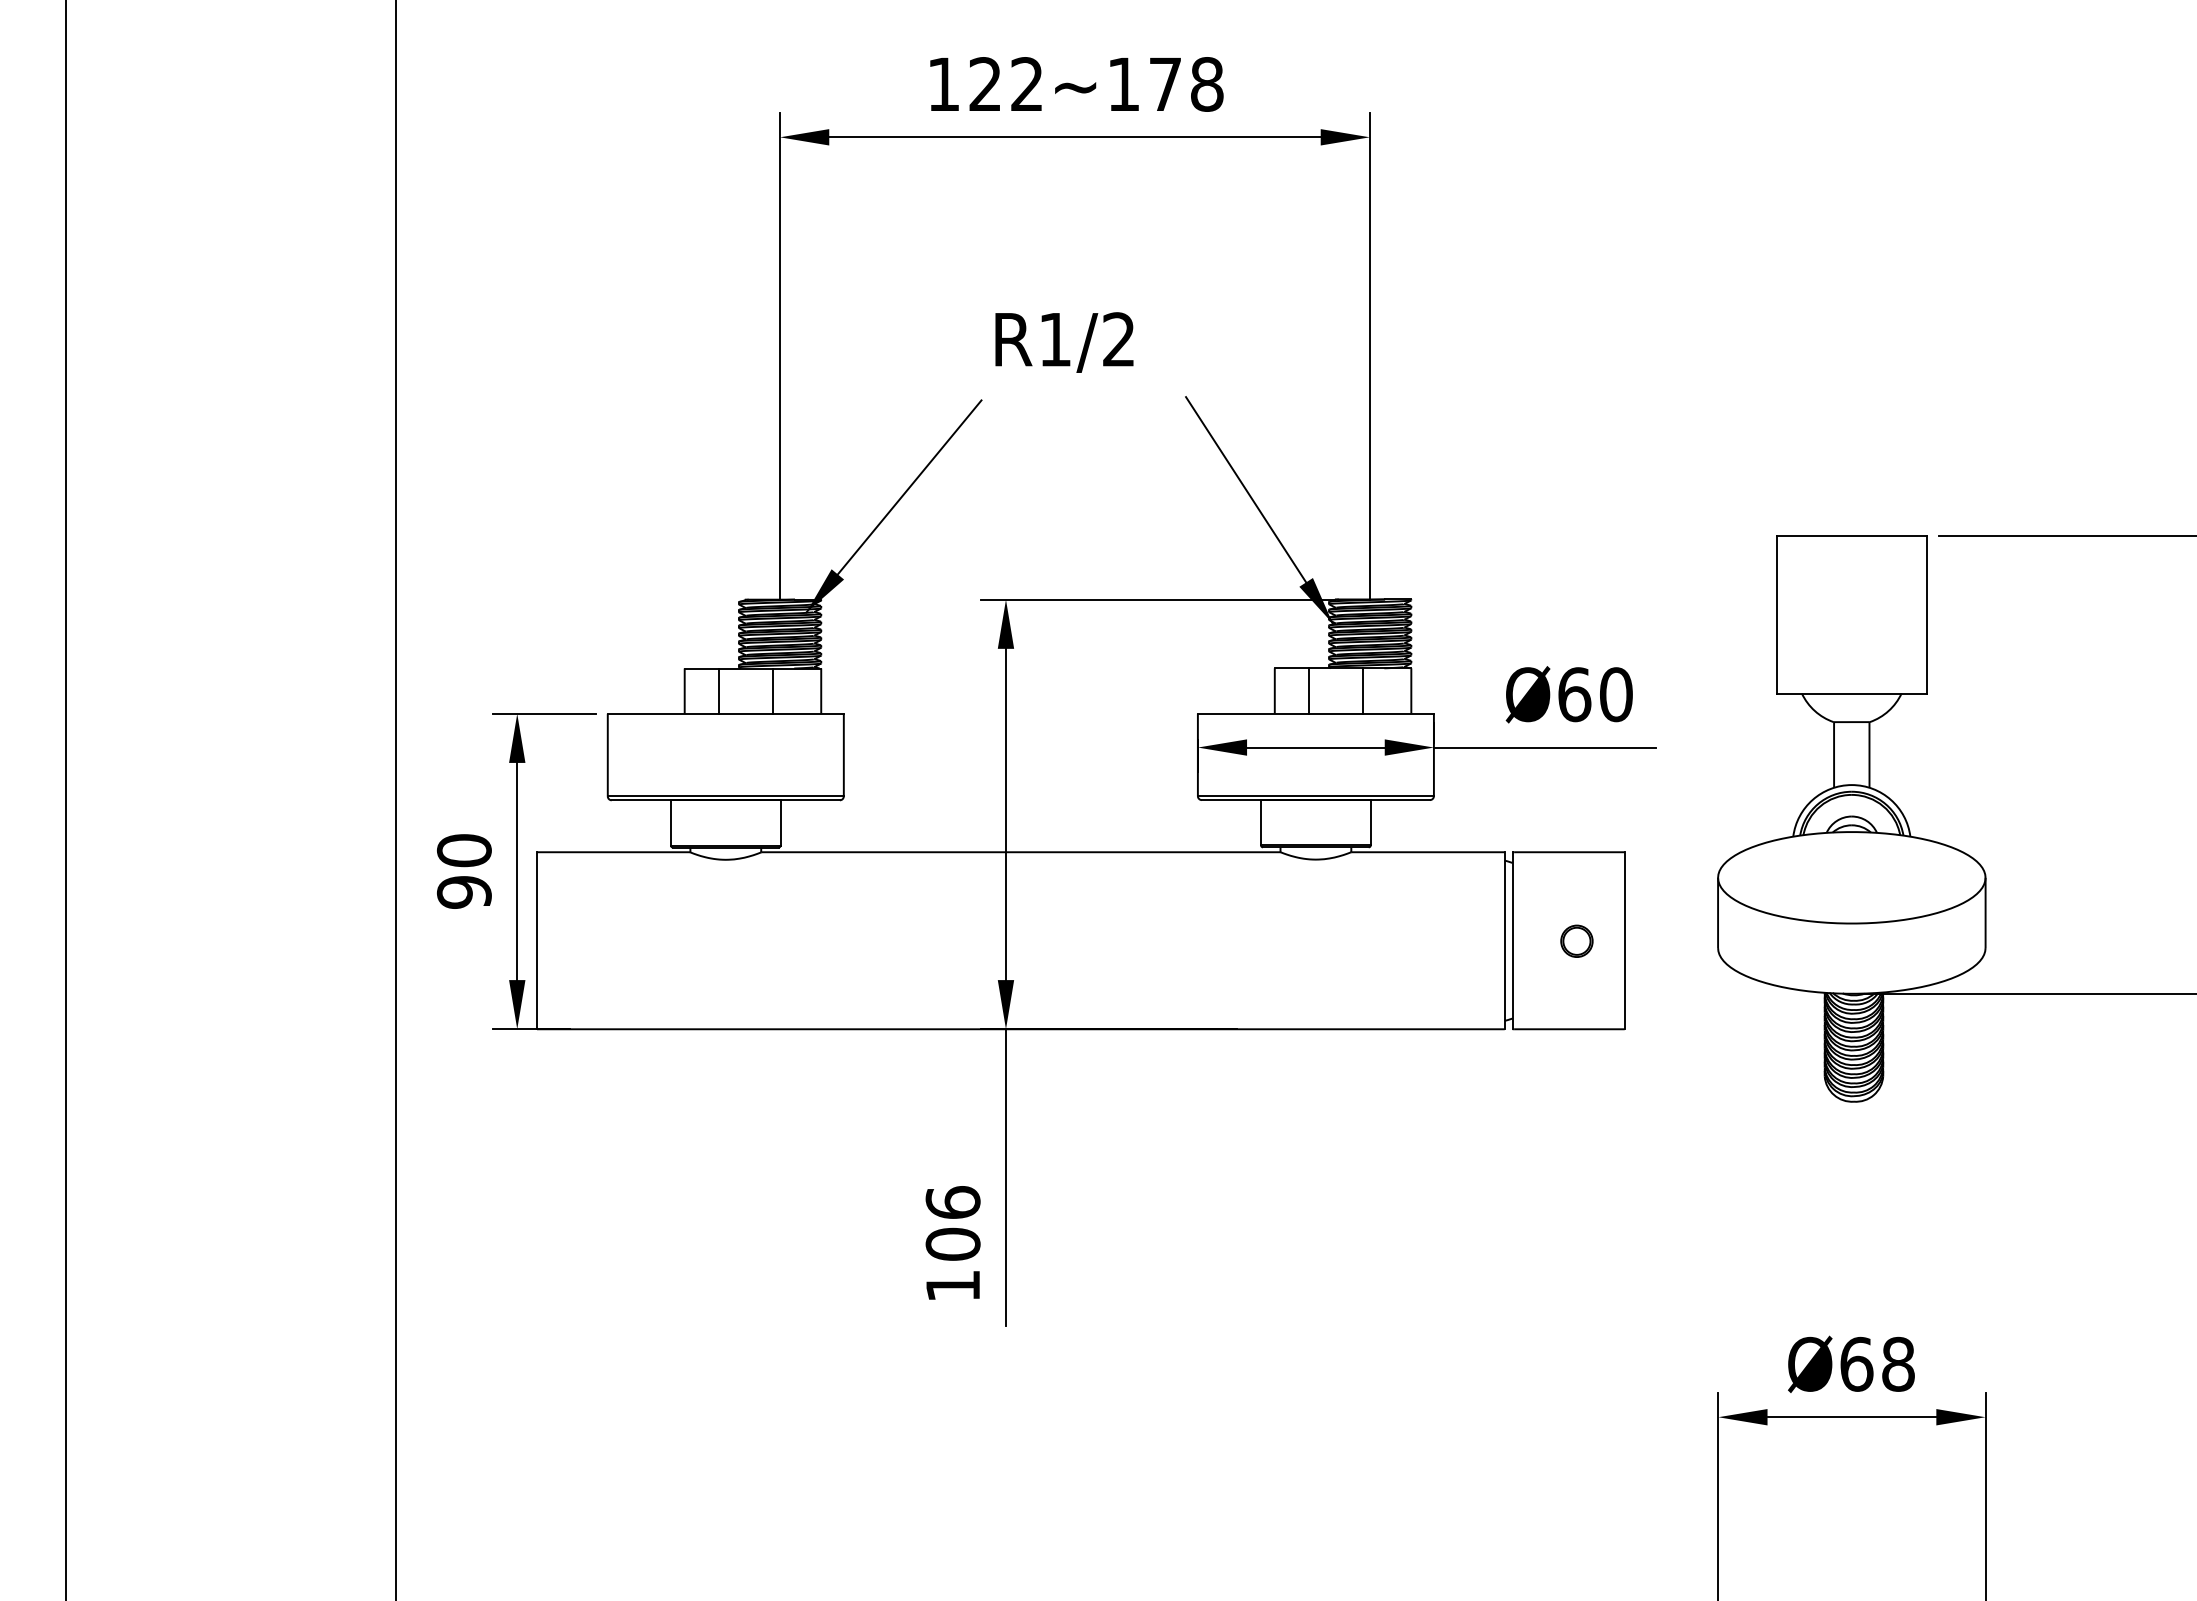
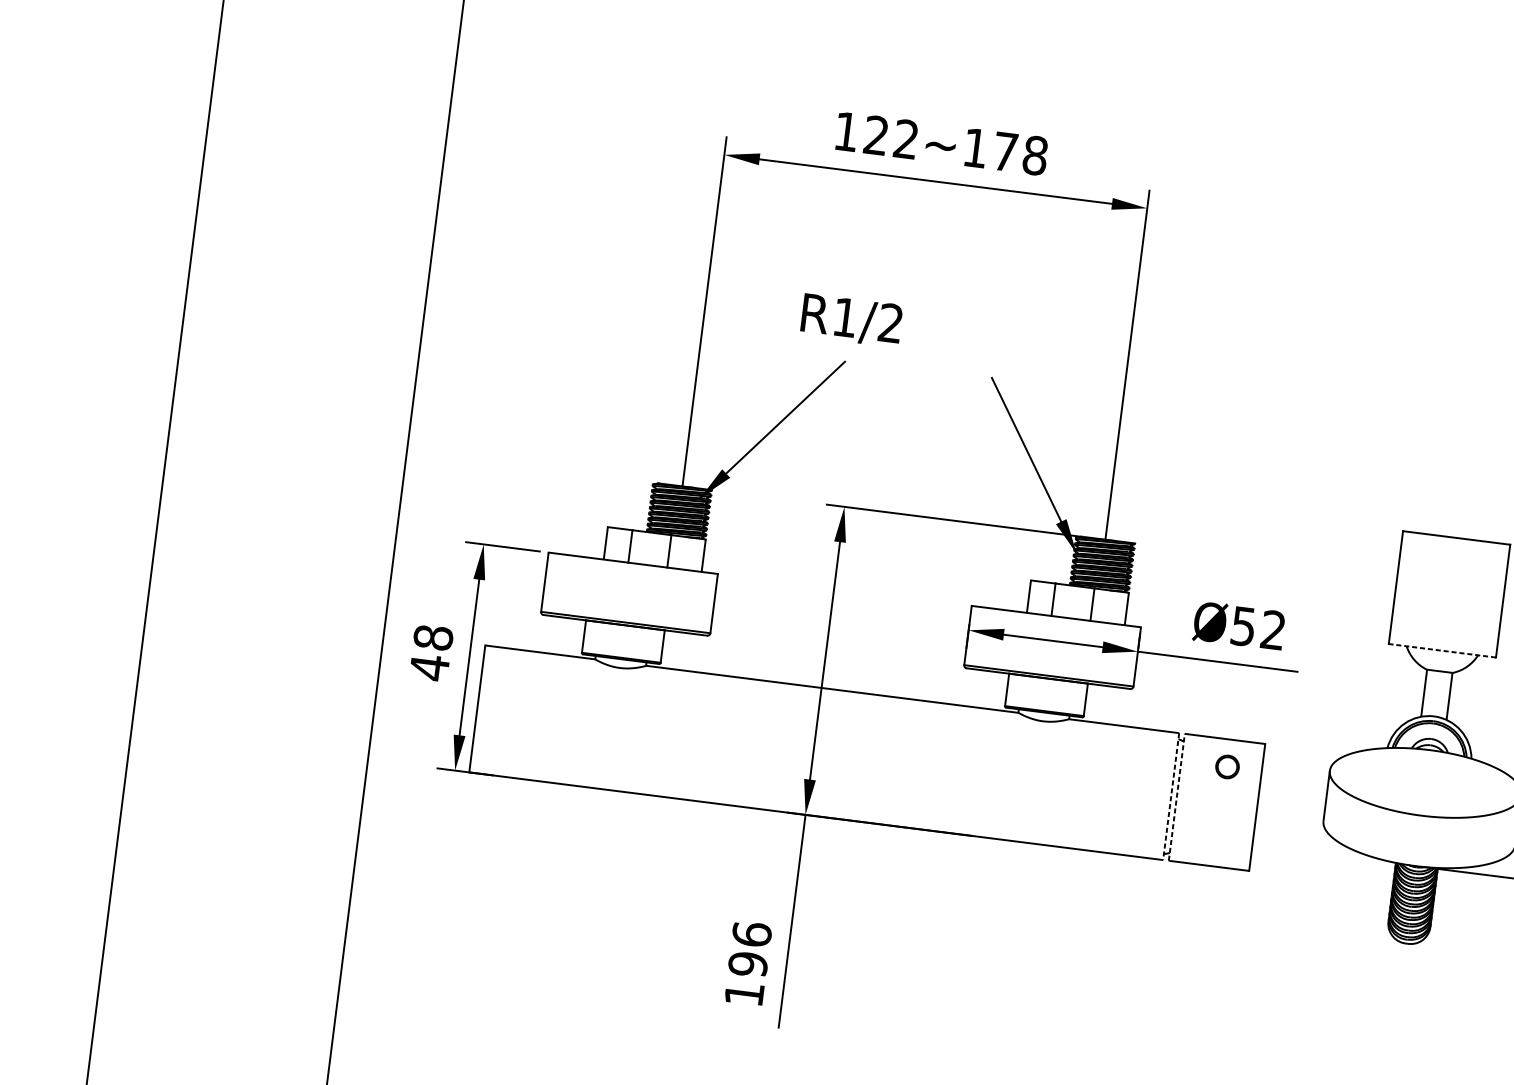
text: (1064, 342) -> (851, 320), moved
line: (1851, 693) -> (1442, 650), solid -> dashed
text: (1595, 694) -> (1258, 628), Ø60 -> Ø52
text: (463, 871) -> (430, 652), 90 -> 48
line: (1504, 940) -> (1171, 796), solid -> dashed
line: (1512, 940) -> (1176, 797), solid -> dashed
part: (1576, 940) -> (1227, 766), moved
text: (952, 1243) -> (747, 963), 106 -> 196

